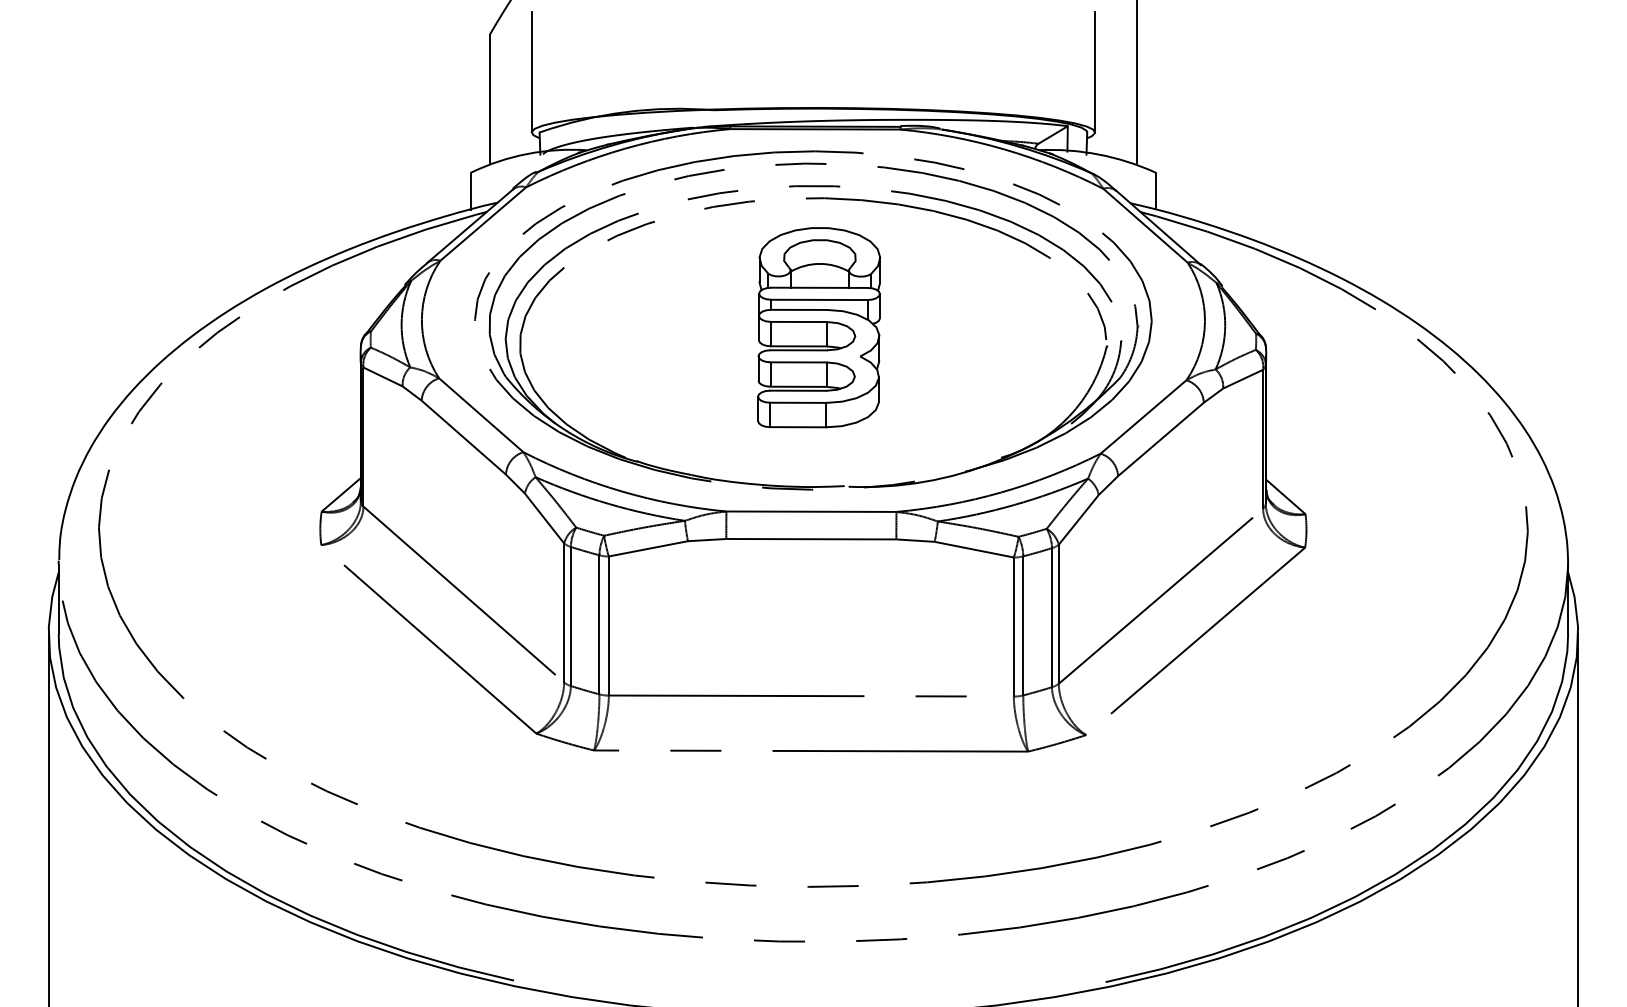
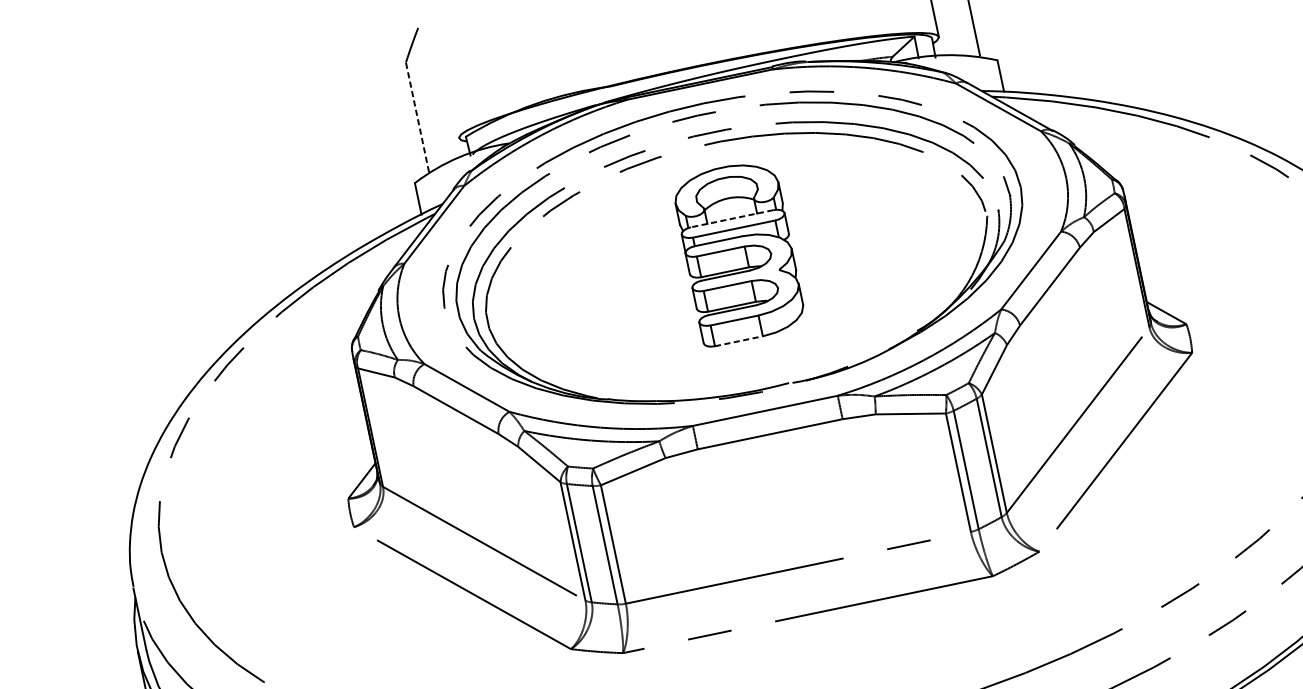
line: (531, 72) -> (448, 87), removed
line: (489, 98) -> (417, 116), solid -> dashed
line: (819, 287) -> (731, 218), solid -> dashed
line: (798, 427) -> (739, 341), solid -> dashed

